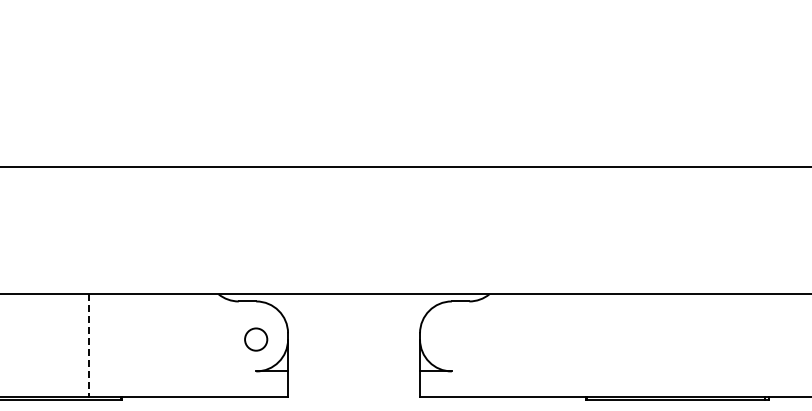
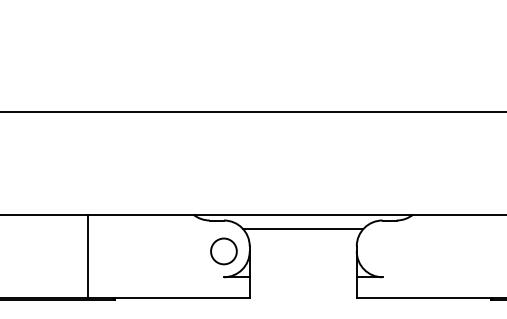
line: (354, 312) -> (303, 229), added
circle: (255, 339) -> (223, 251), size x1.43
line: (88, 346) -> (87, 257), dashed -> solid

